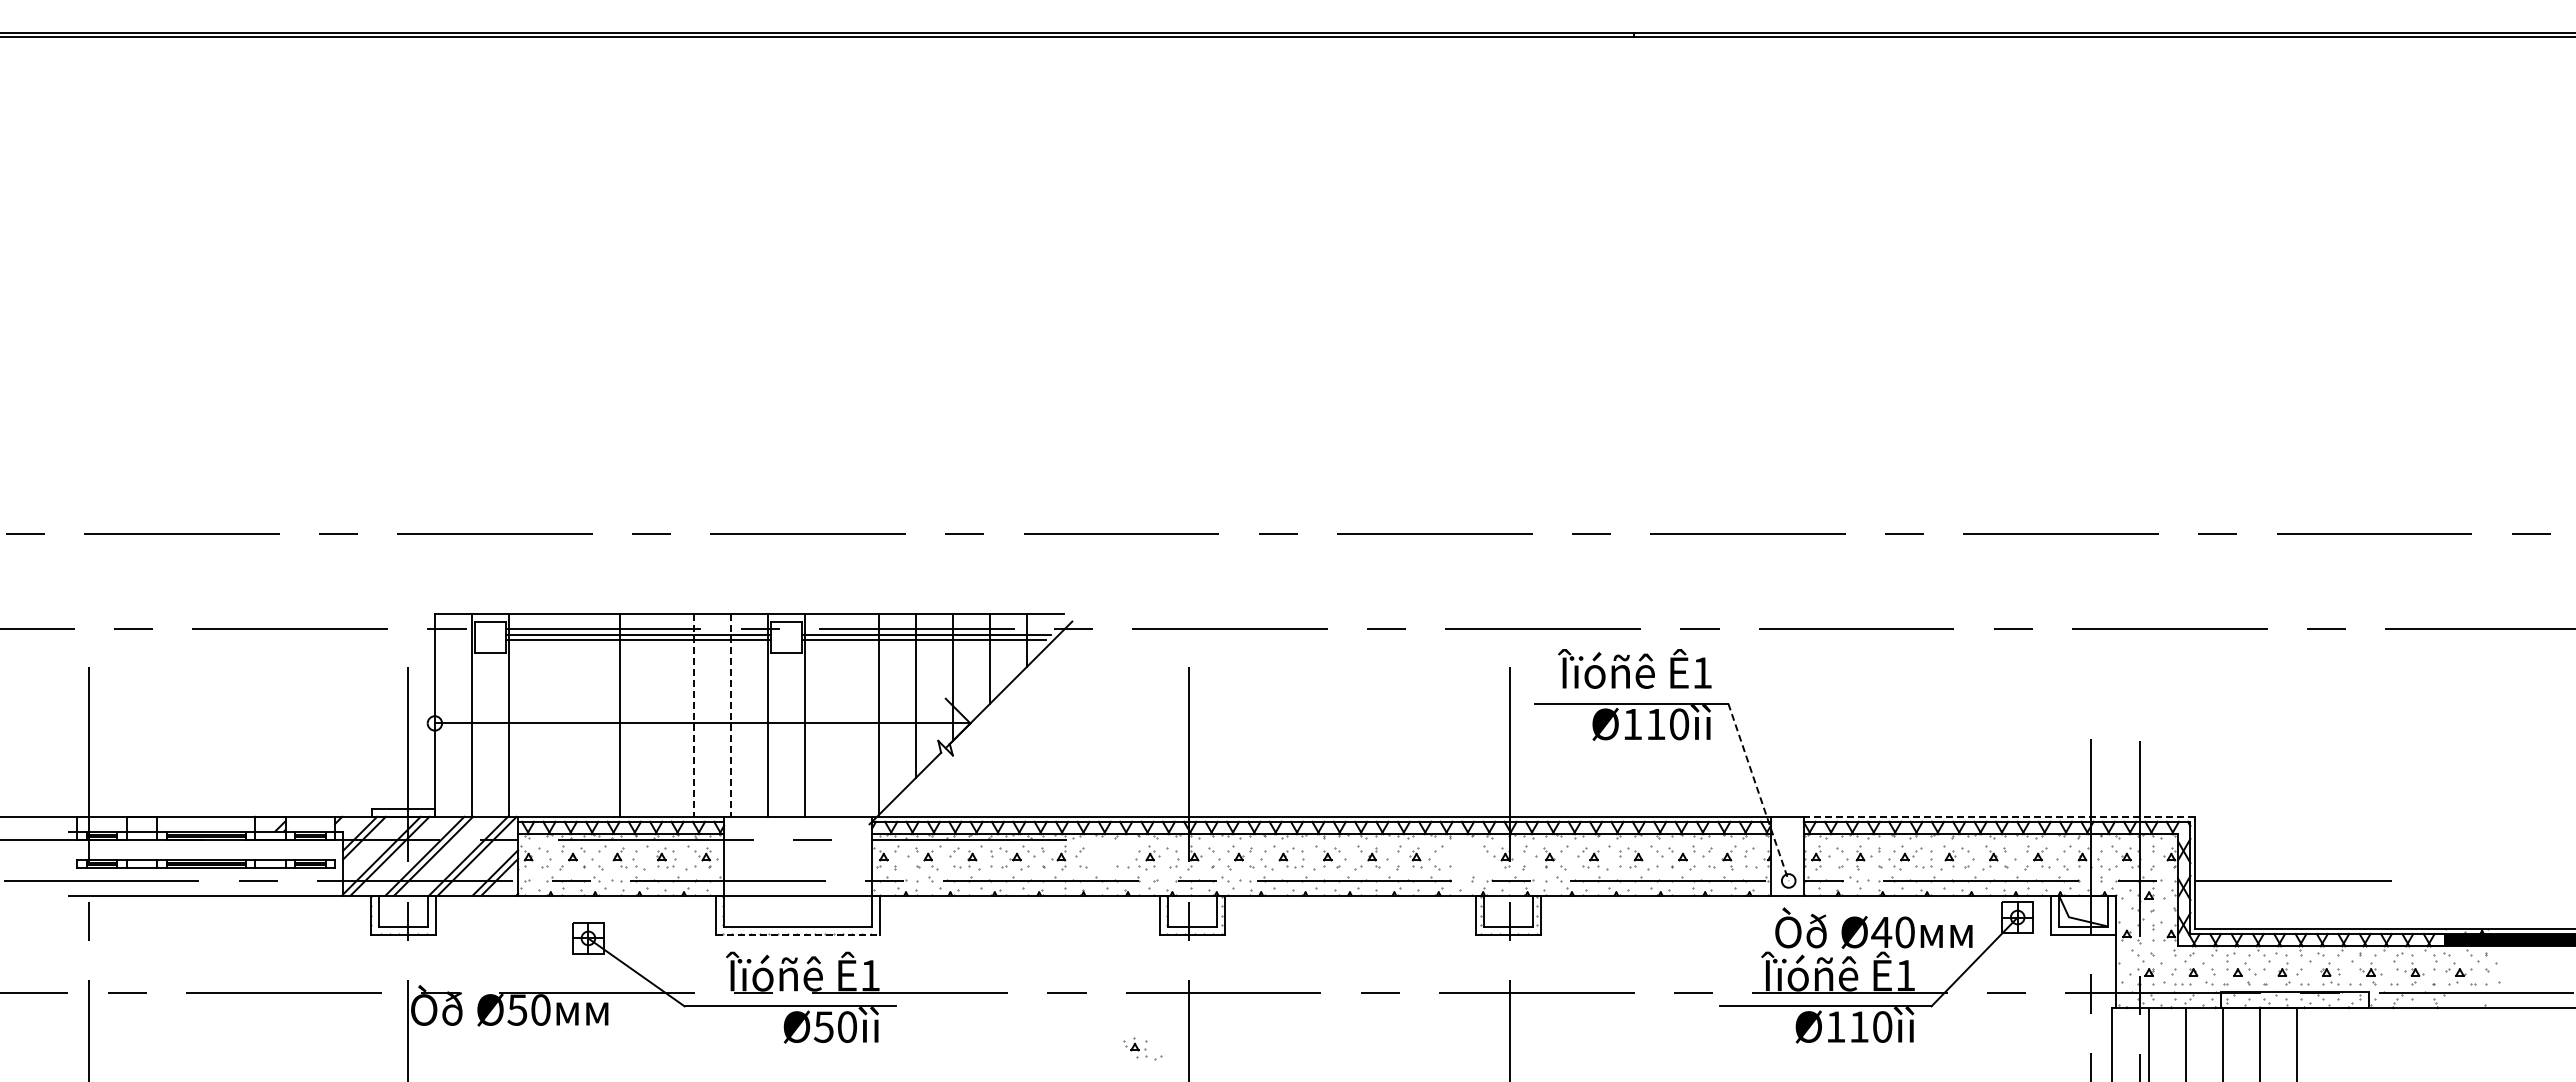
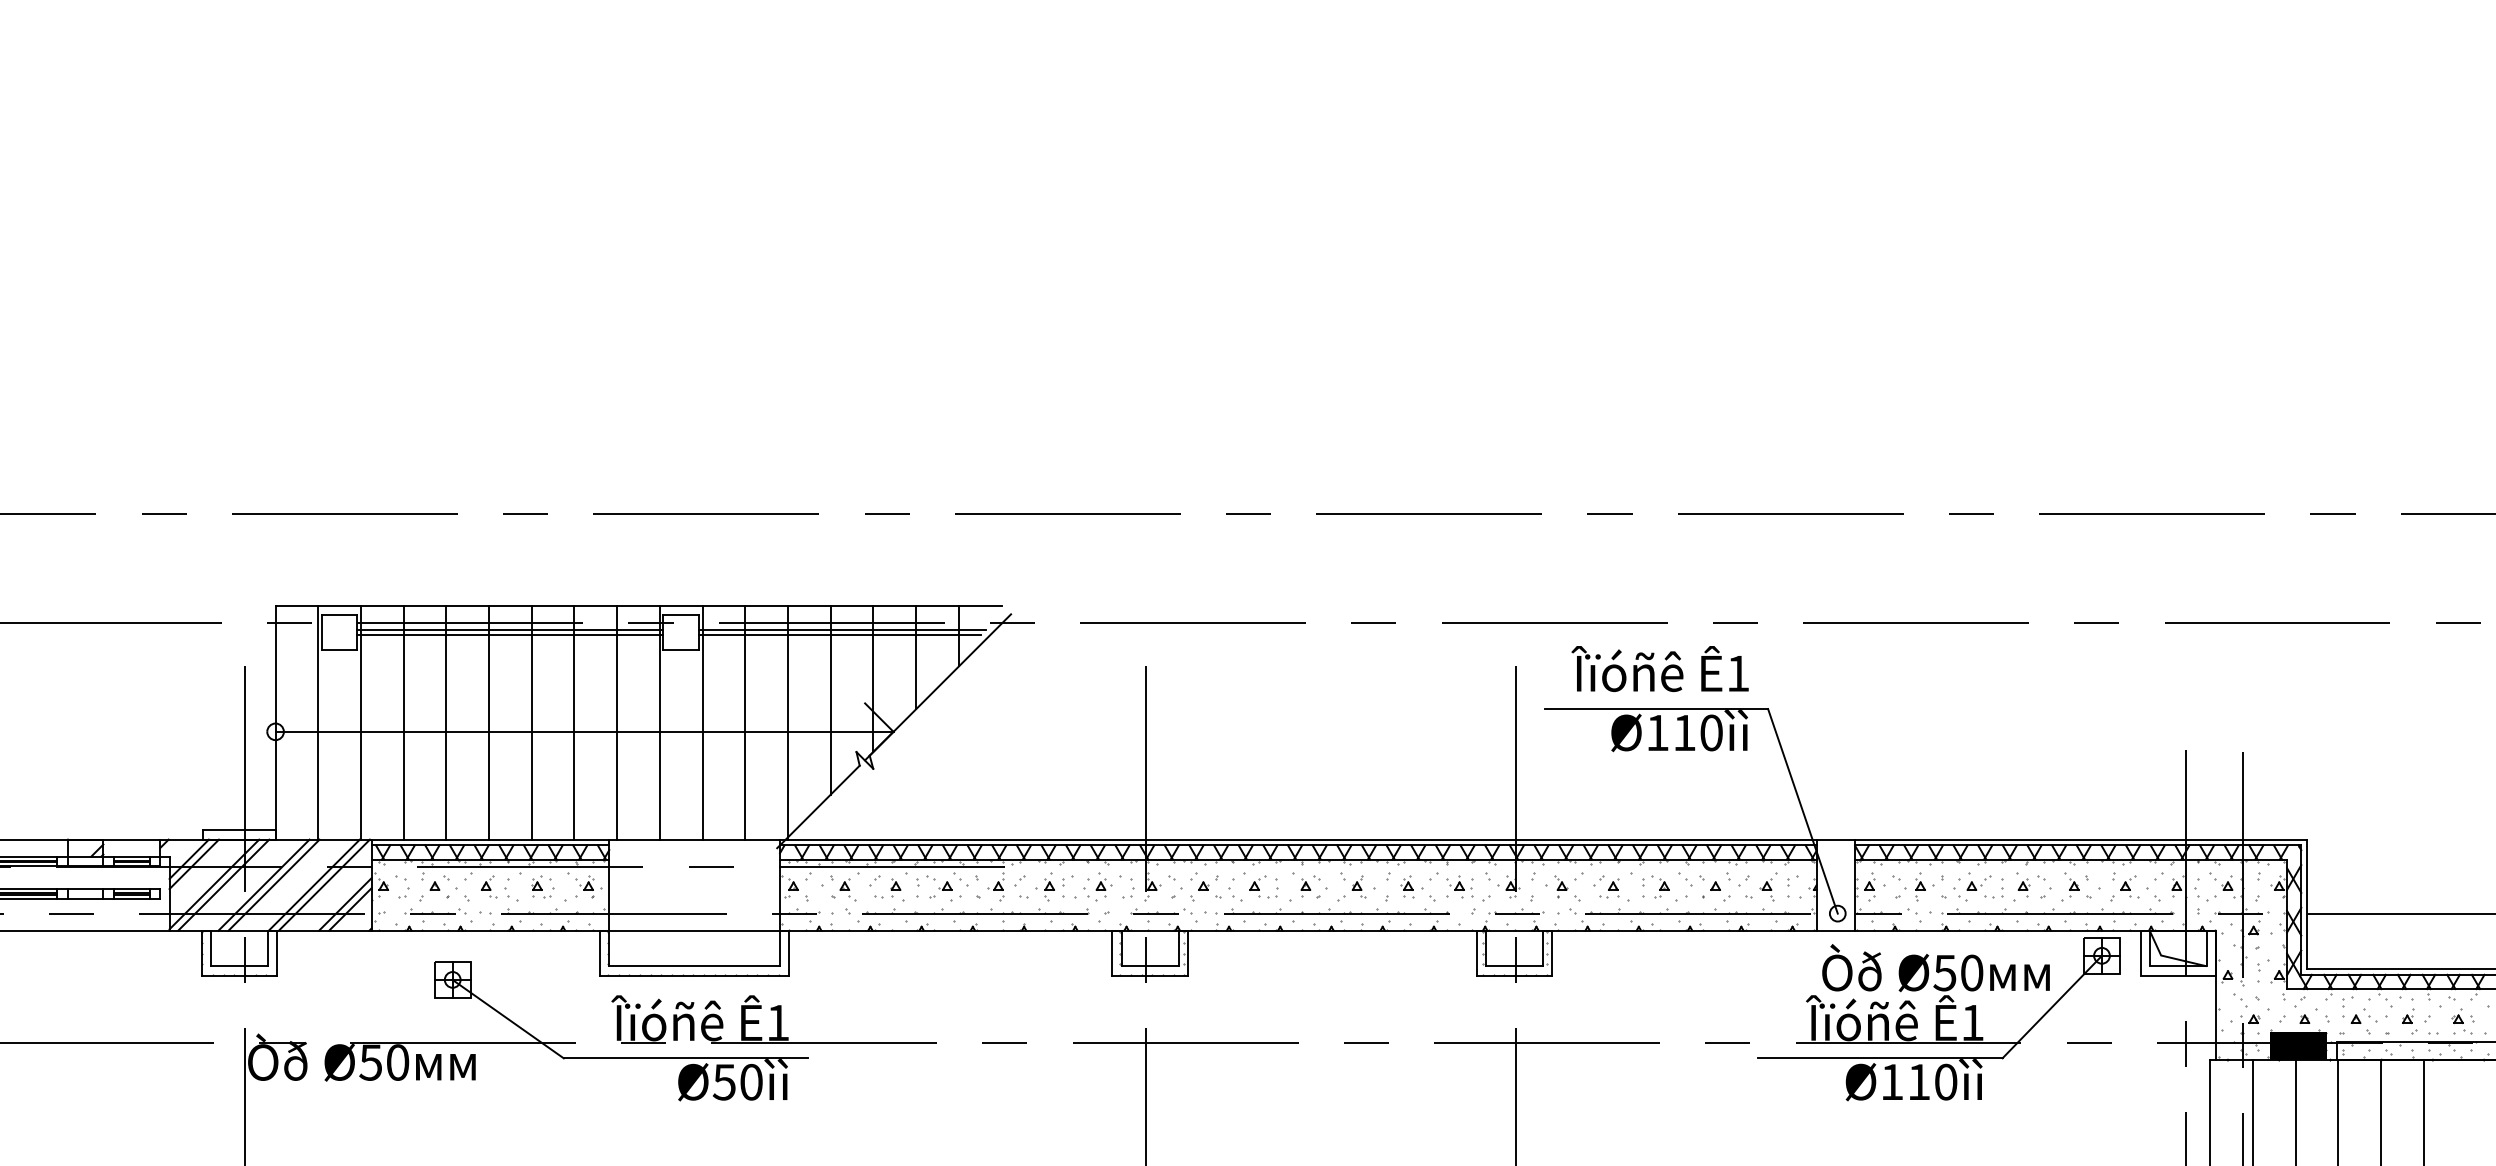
line: (545, 714) -> (403, 721), added
line: (582, 714) -> (445, 721), added
line: (656, 714) -> (531, 721), added
line: (841, 714) -> (744, 721), added
line: (693, 715) -> (573, 722), dashed -> solid
line: (730, 715) -> (616, 722), dashed -> solid
line: (1758, 792) -> (1802, 811), dashed -> solid
line: (1999, 816) -> (2080, 839), dashed -> solid
part: (1109, 857) -> (1053, 886), added
text: (1881, 932) -> (1944, 973), Ø40 -> Ø50
line: (798, 934) -> (695, 975), dashed -> solid
fill: (2187, 995) -> (2297, 1045), added
part: (1142, 1048) -> (1468, 887), moved

